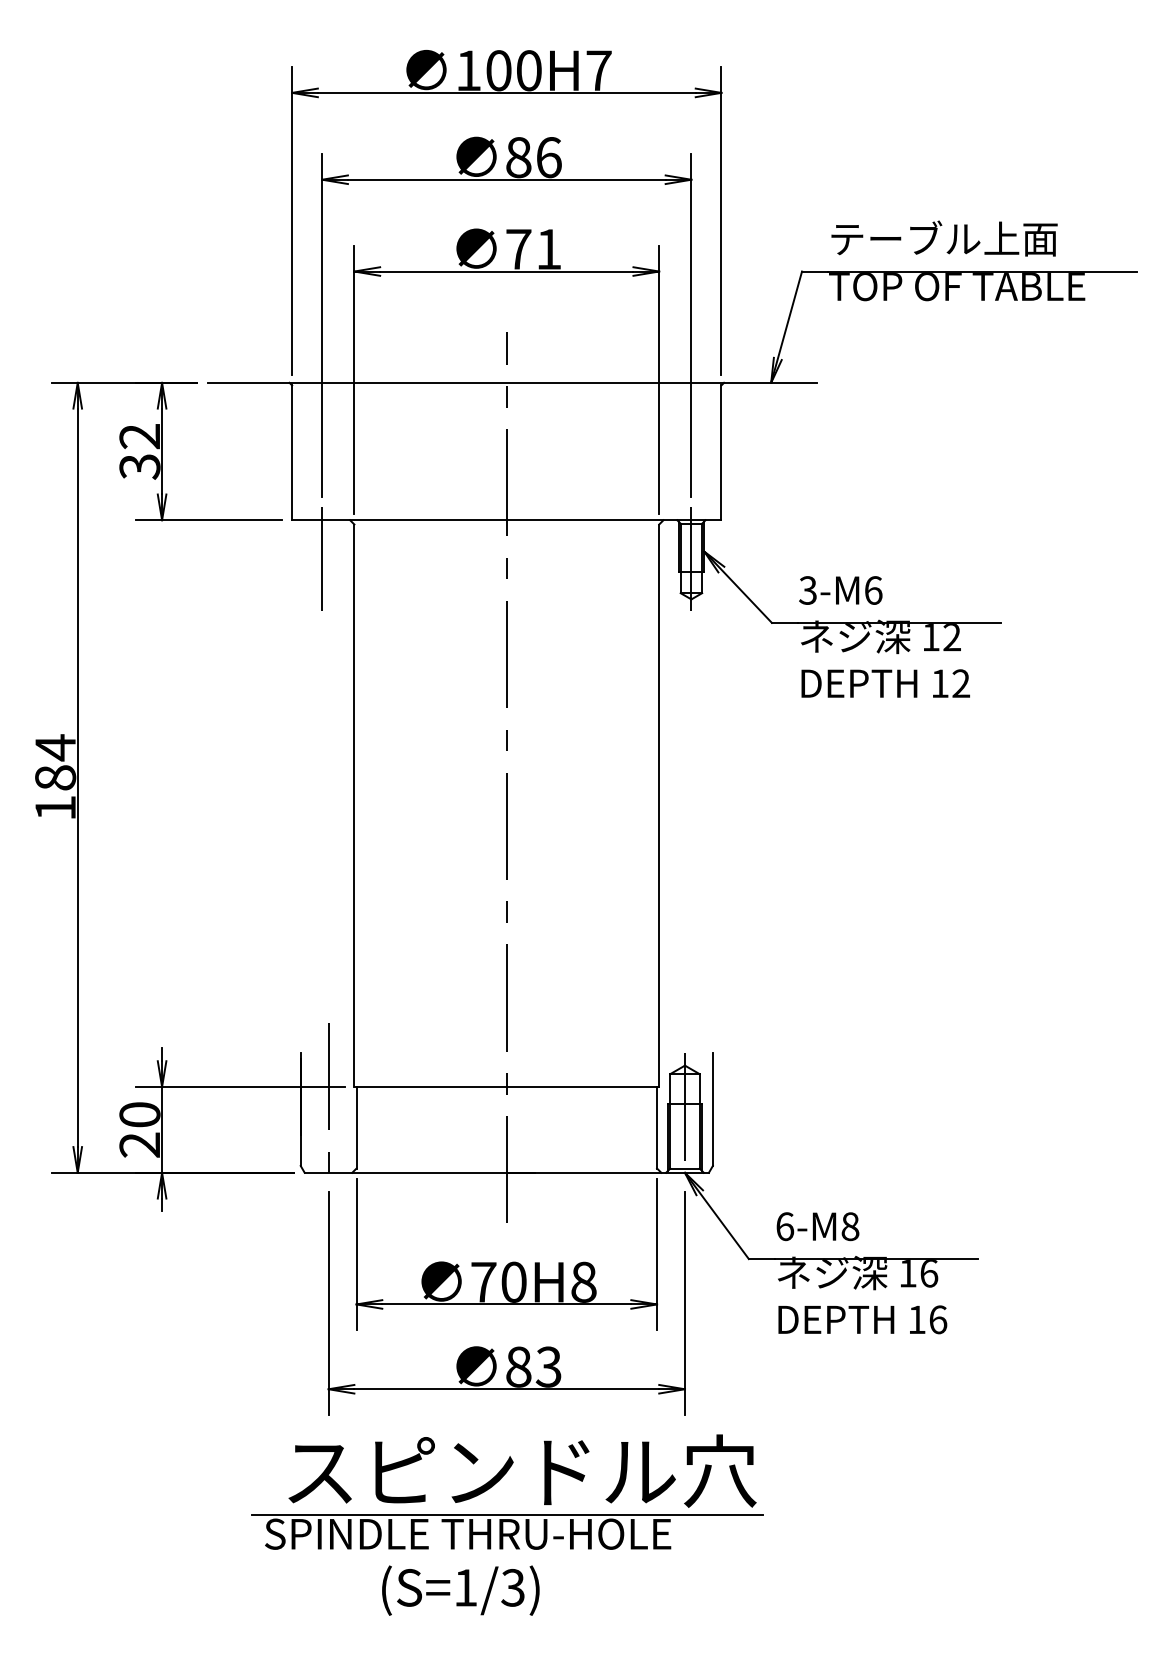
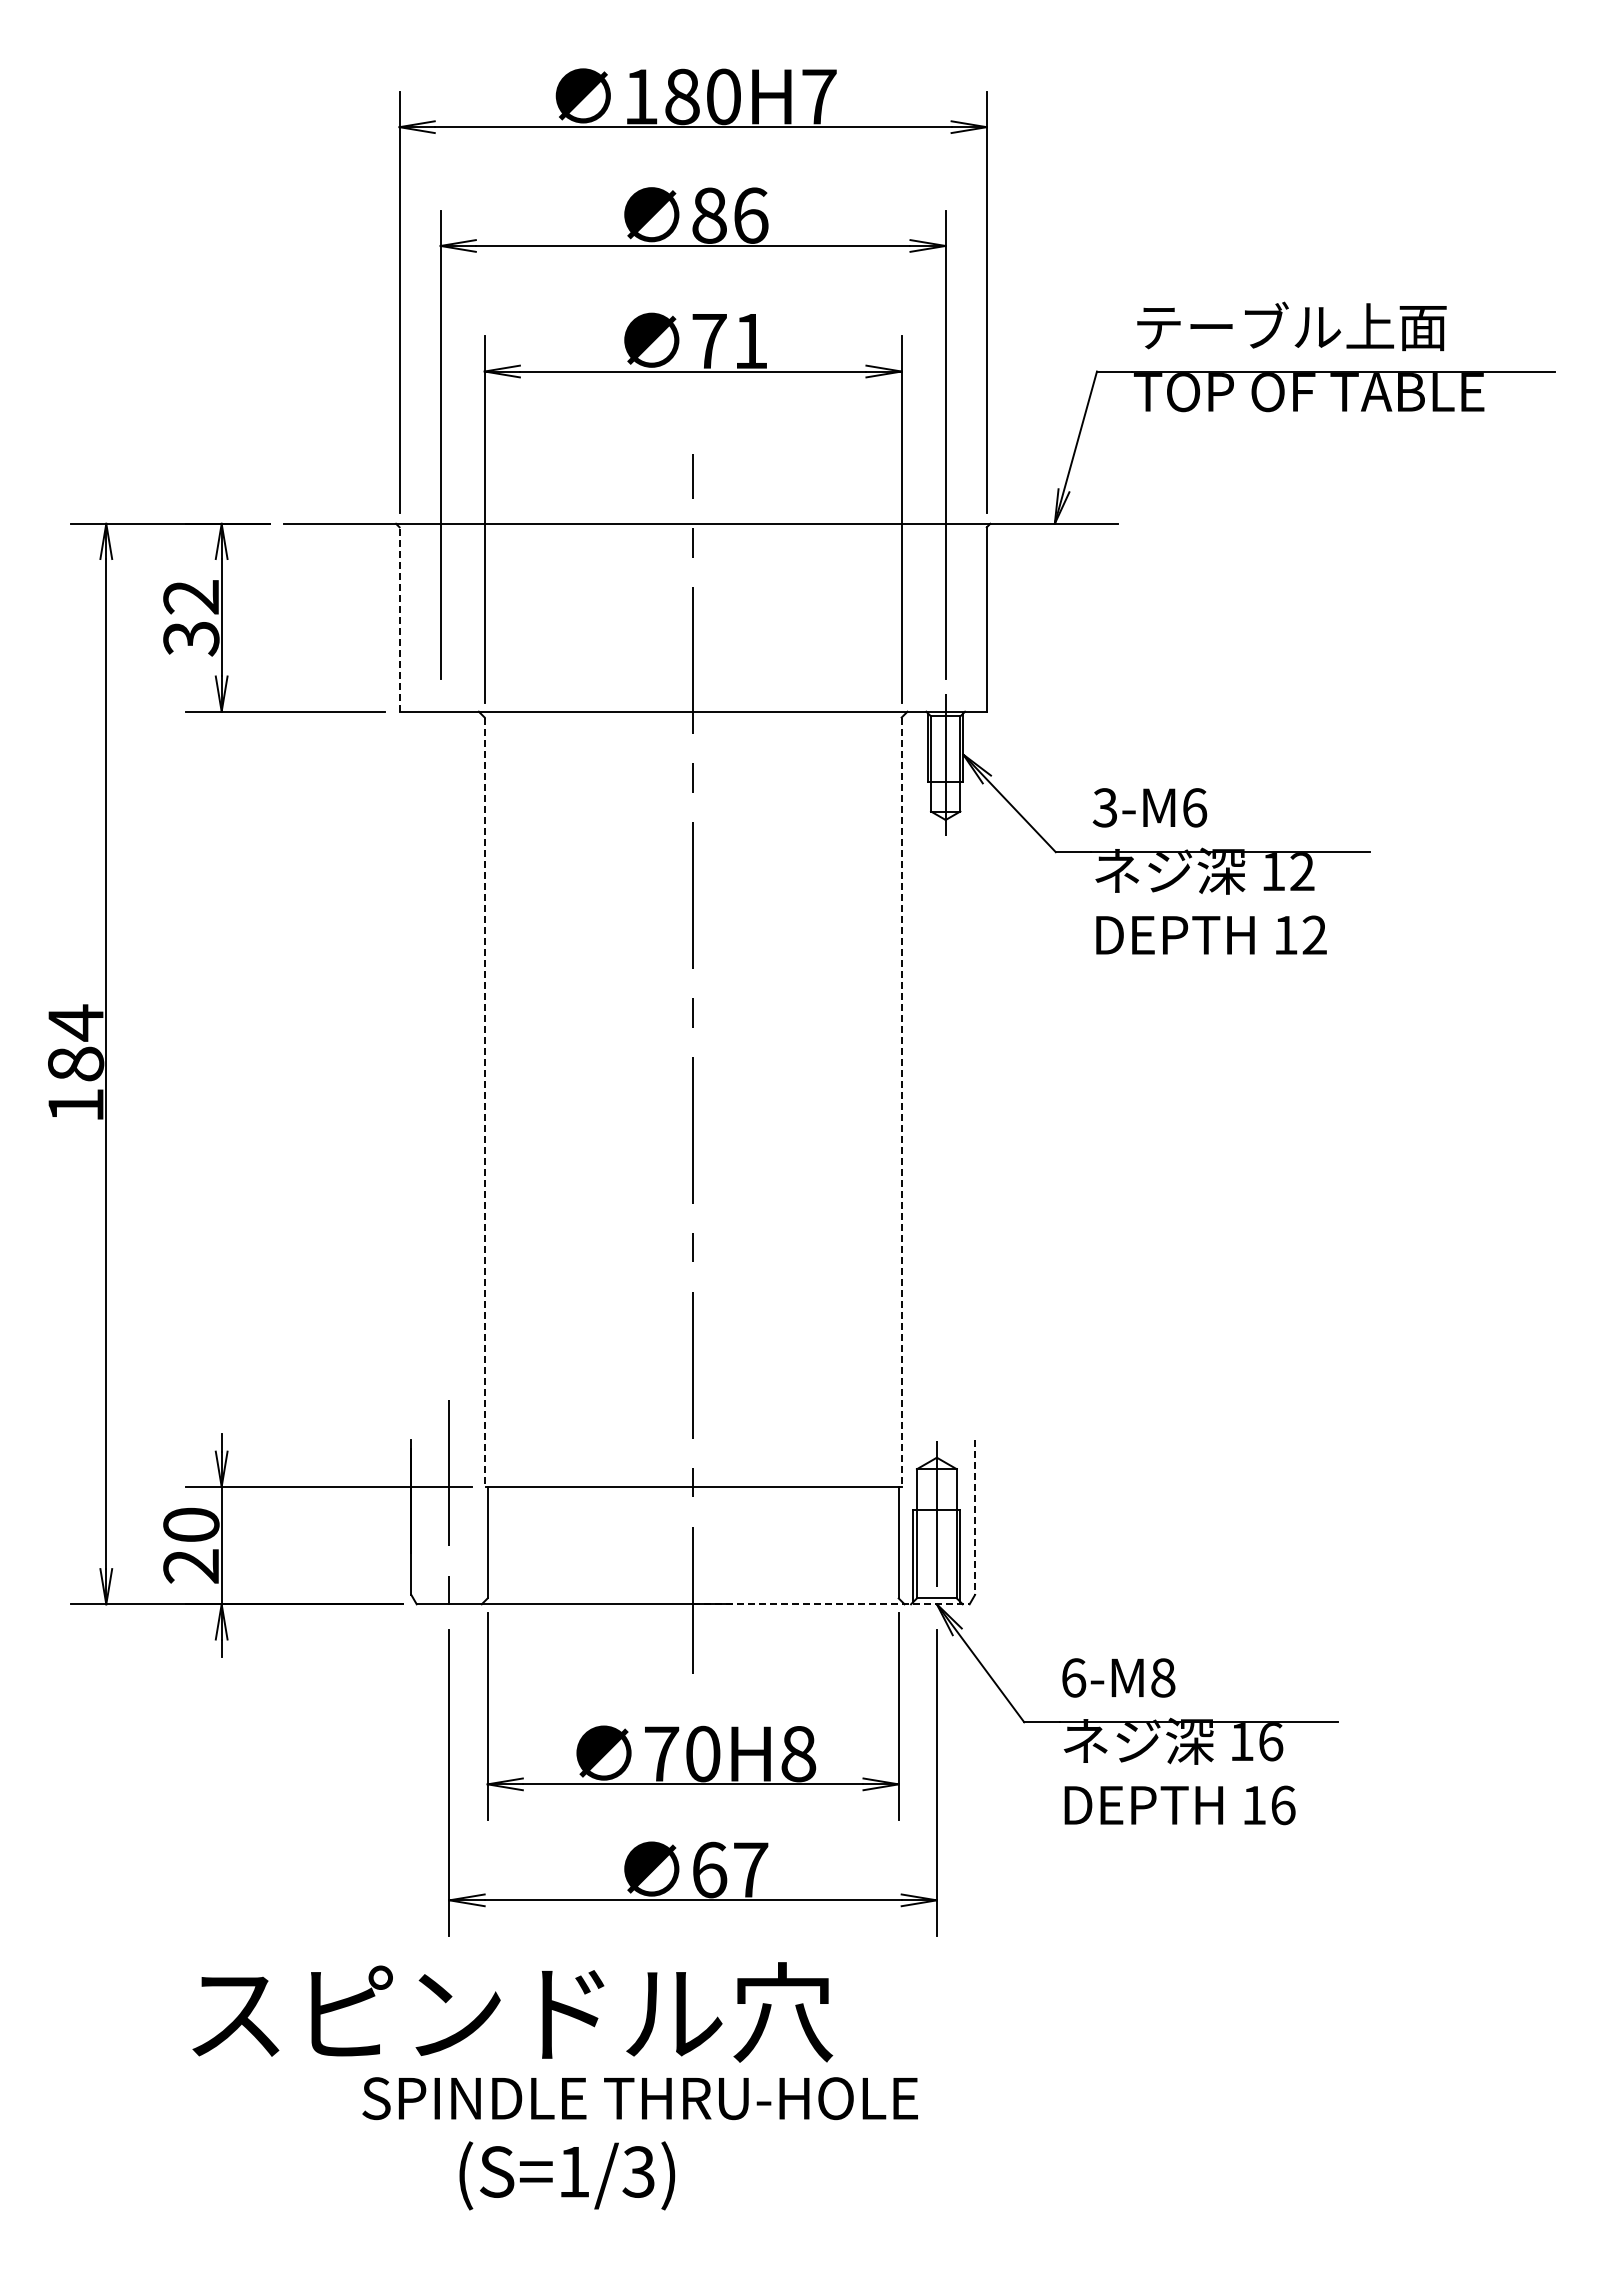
text: (498, 70) -> (682, 96), 100H7 -> 180H7
line: (292, 452) -> (399, 619), solid -> dashed
line: (322, 558) -> (440, 764), removed
line: (354, 805) -> (484, 1102), solid -> dashed
line: (659, 805) -> (901, 1102), solid -> dashed
line: (713, 1109) -> (975, 1517), solid -> dashed
line: (607, 1172) -> (831, 1604), solid -> dashed
text: (534, 1366) -> (730, 1869), 83 -> 67
text: (522, 1471) -> (512, 2012), moved
line: (507, 1515) -> (693, 2072), removed
text: (460, 1590) -> (567, 2175), moved

